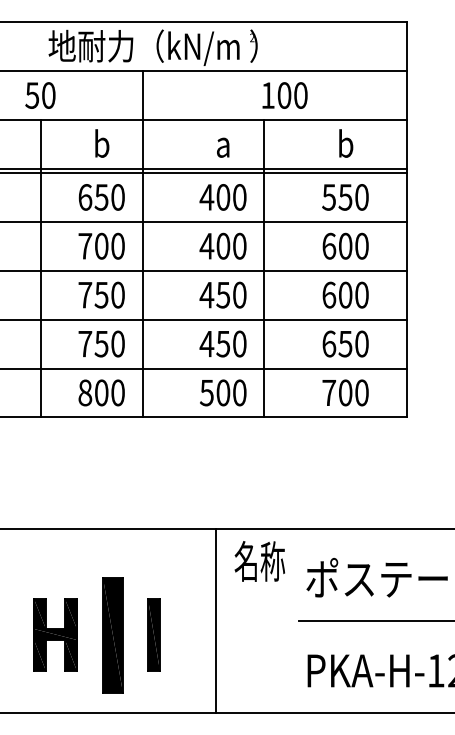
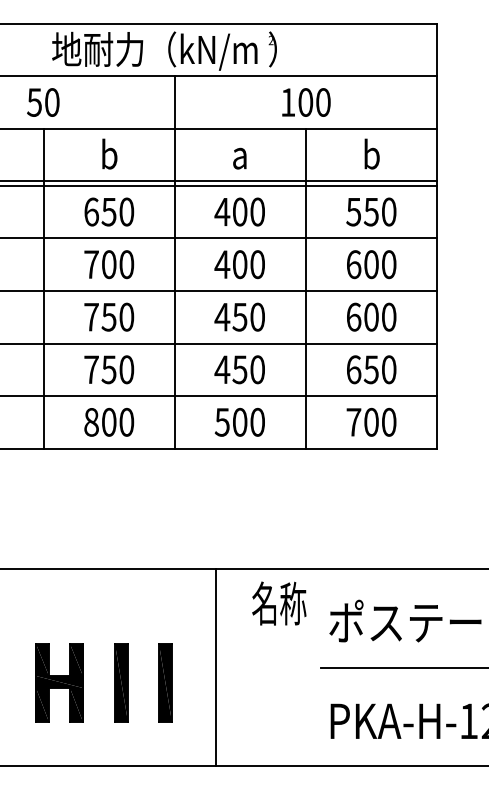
line: (142, 244) -> (174, 262), moved
line: (263, 268) -> (305, 288), moved
line: (215, 620) -> (215, 667), moved
part: (113, 634) -> (121, 682), size x0.62

